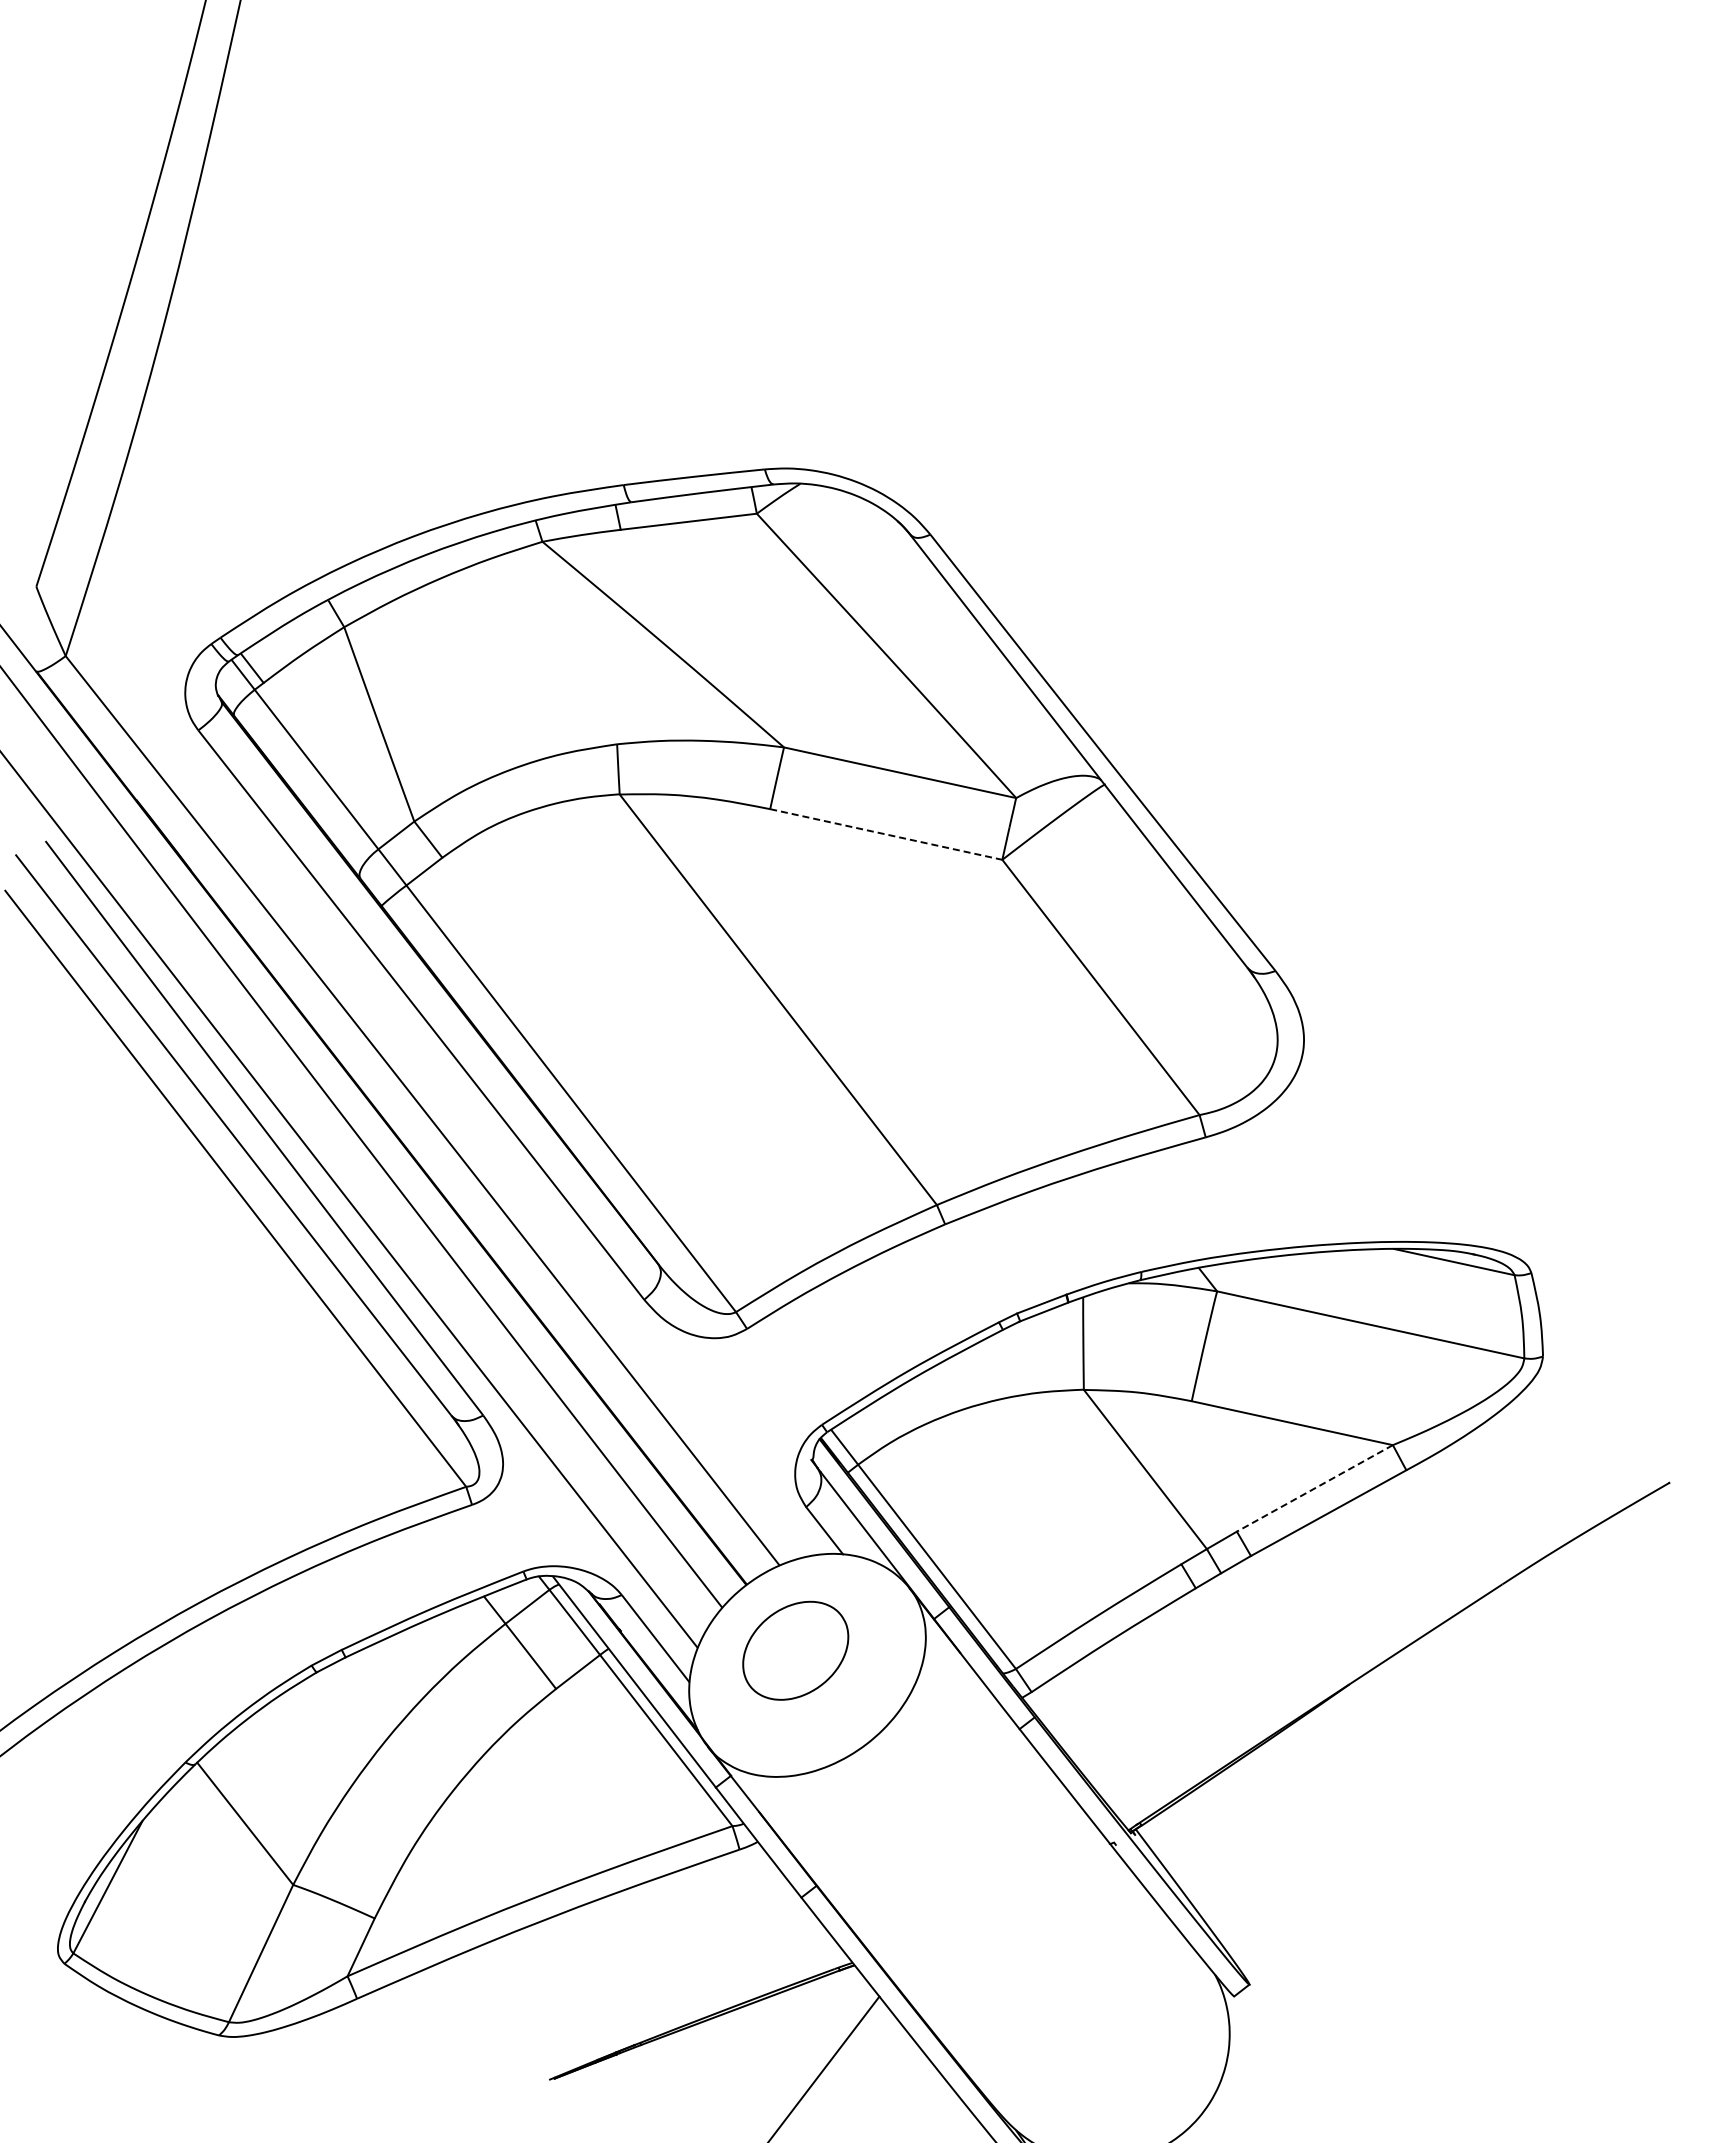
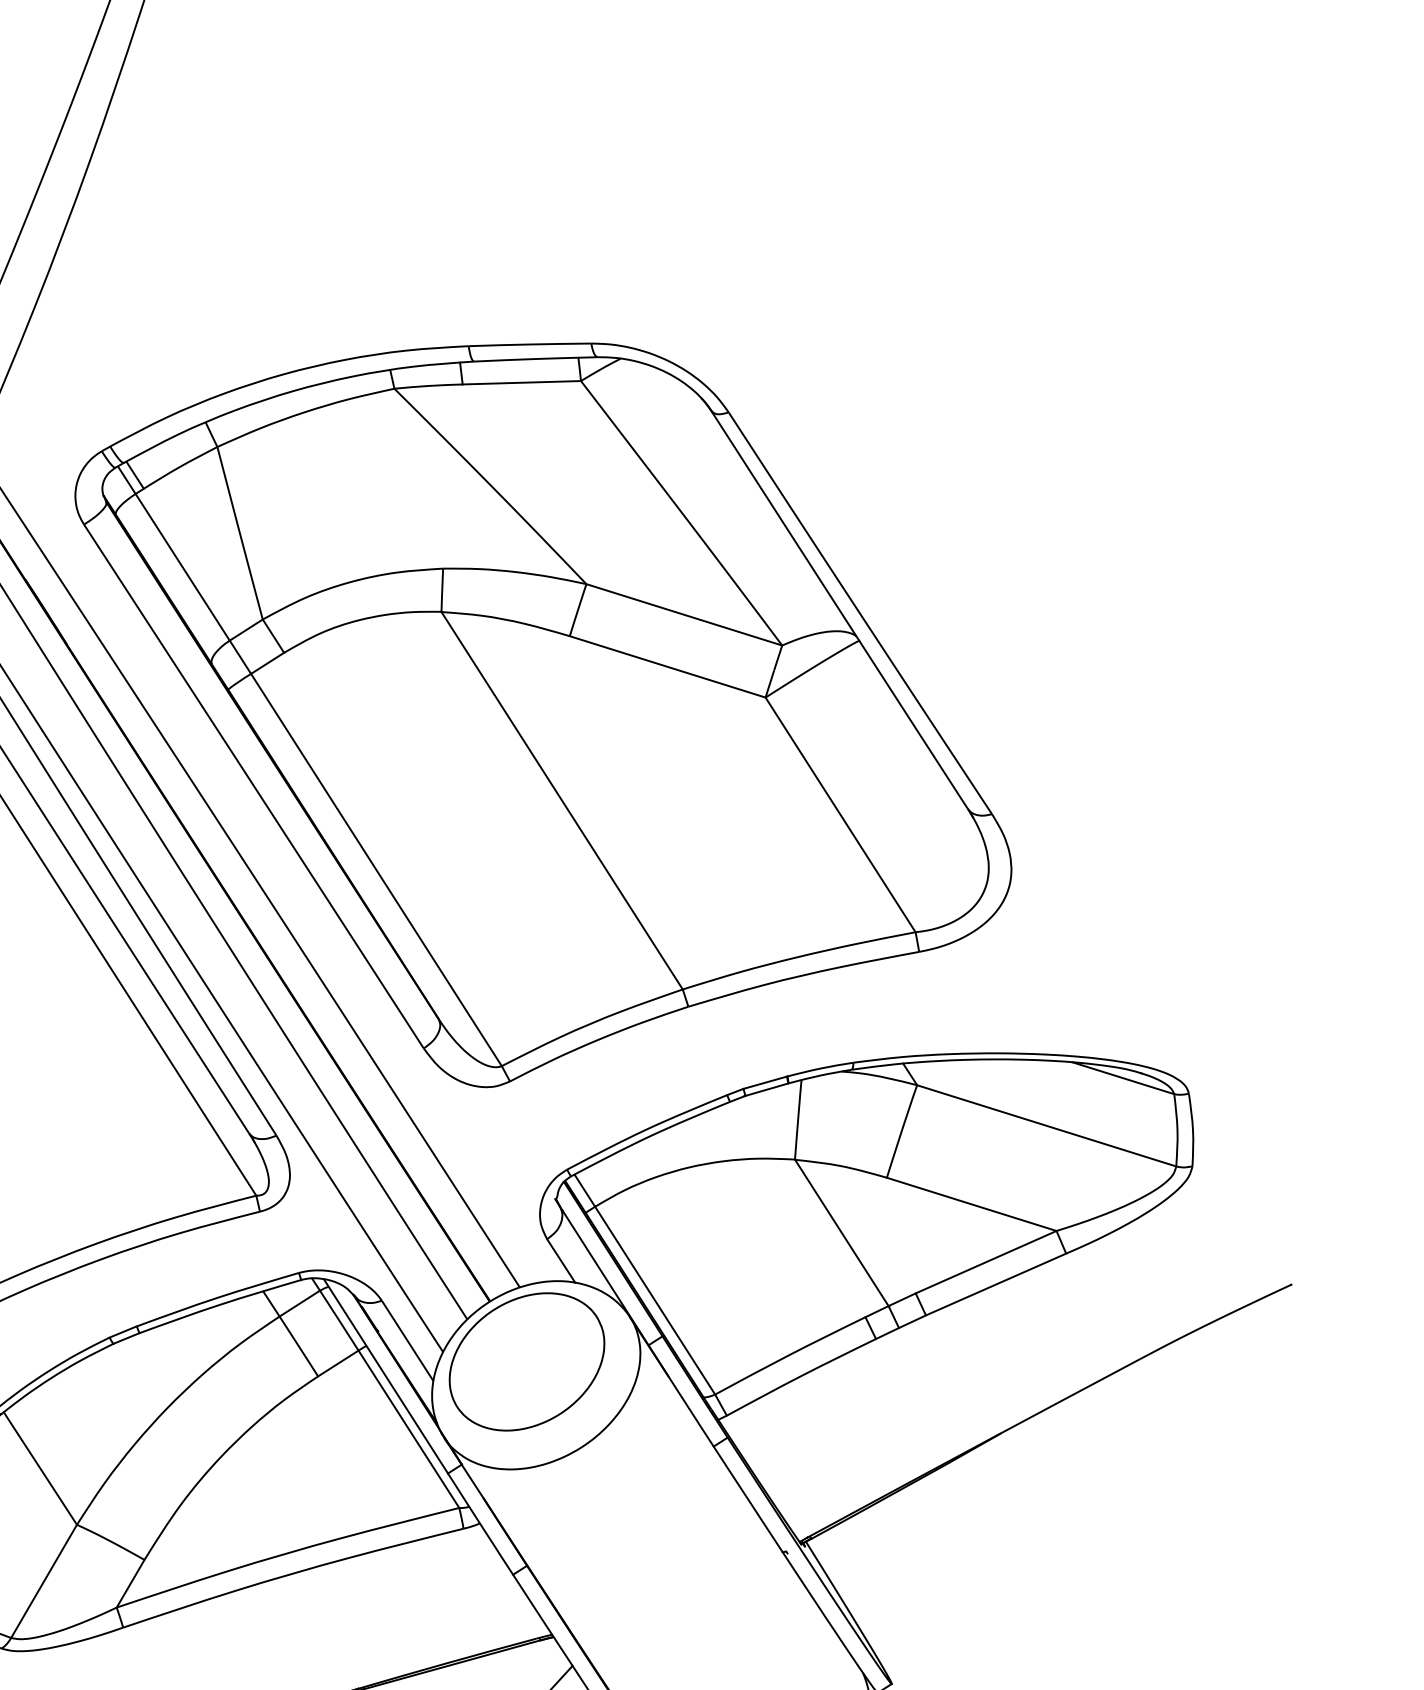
line: (886, 834) -> (667, 666), dashed -> solid
line: (1314, 1488) -> (985, 1262), dashed -> solid
part: (795, 1650) -> (526, 1361), size x1.67

